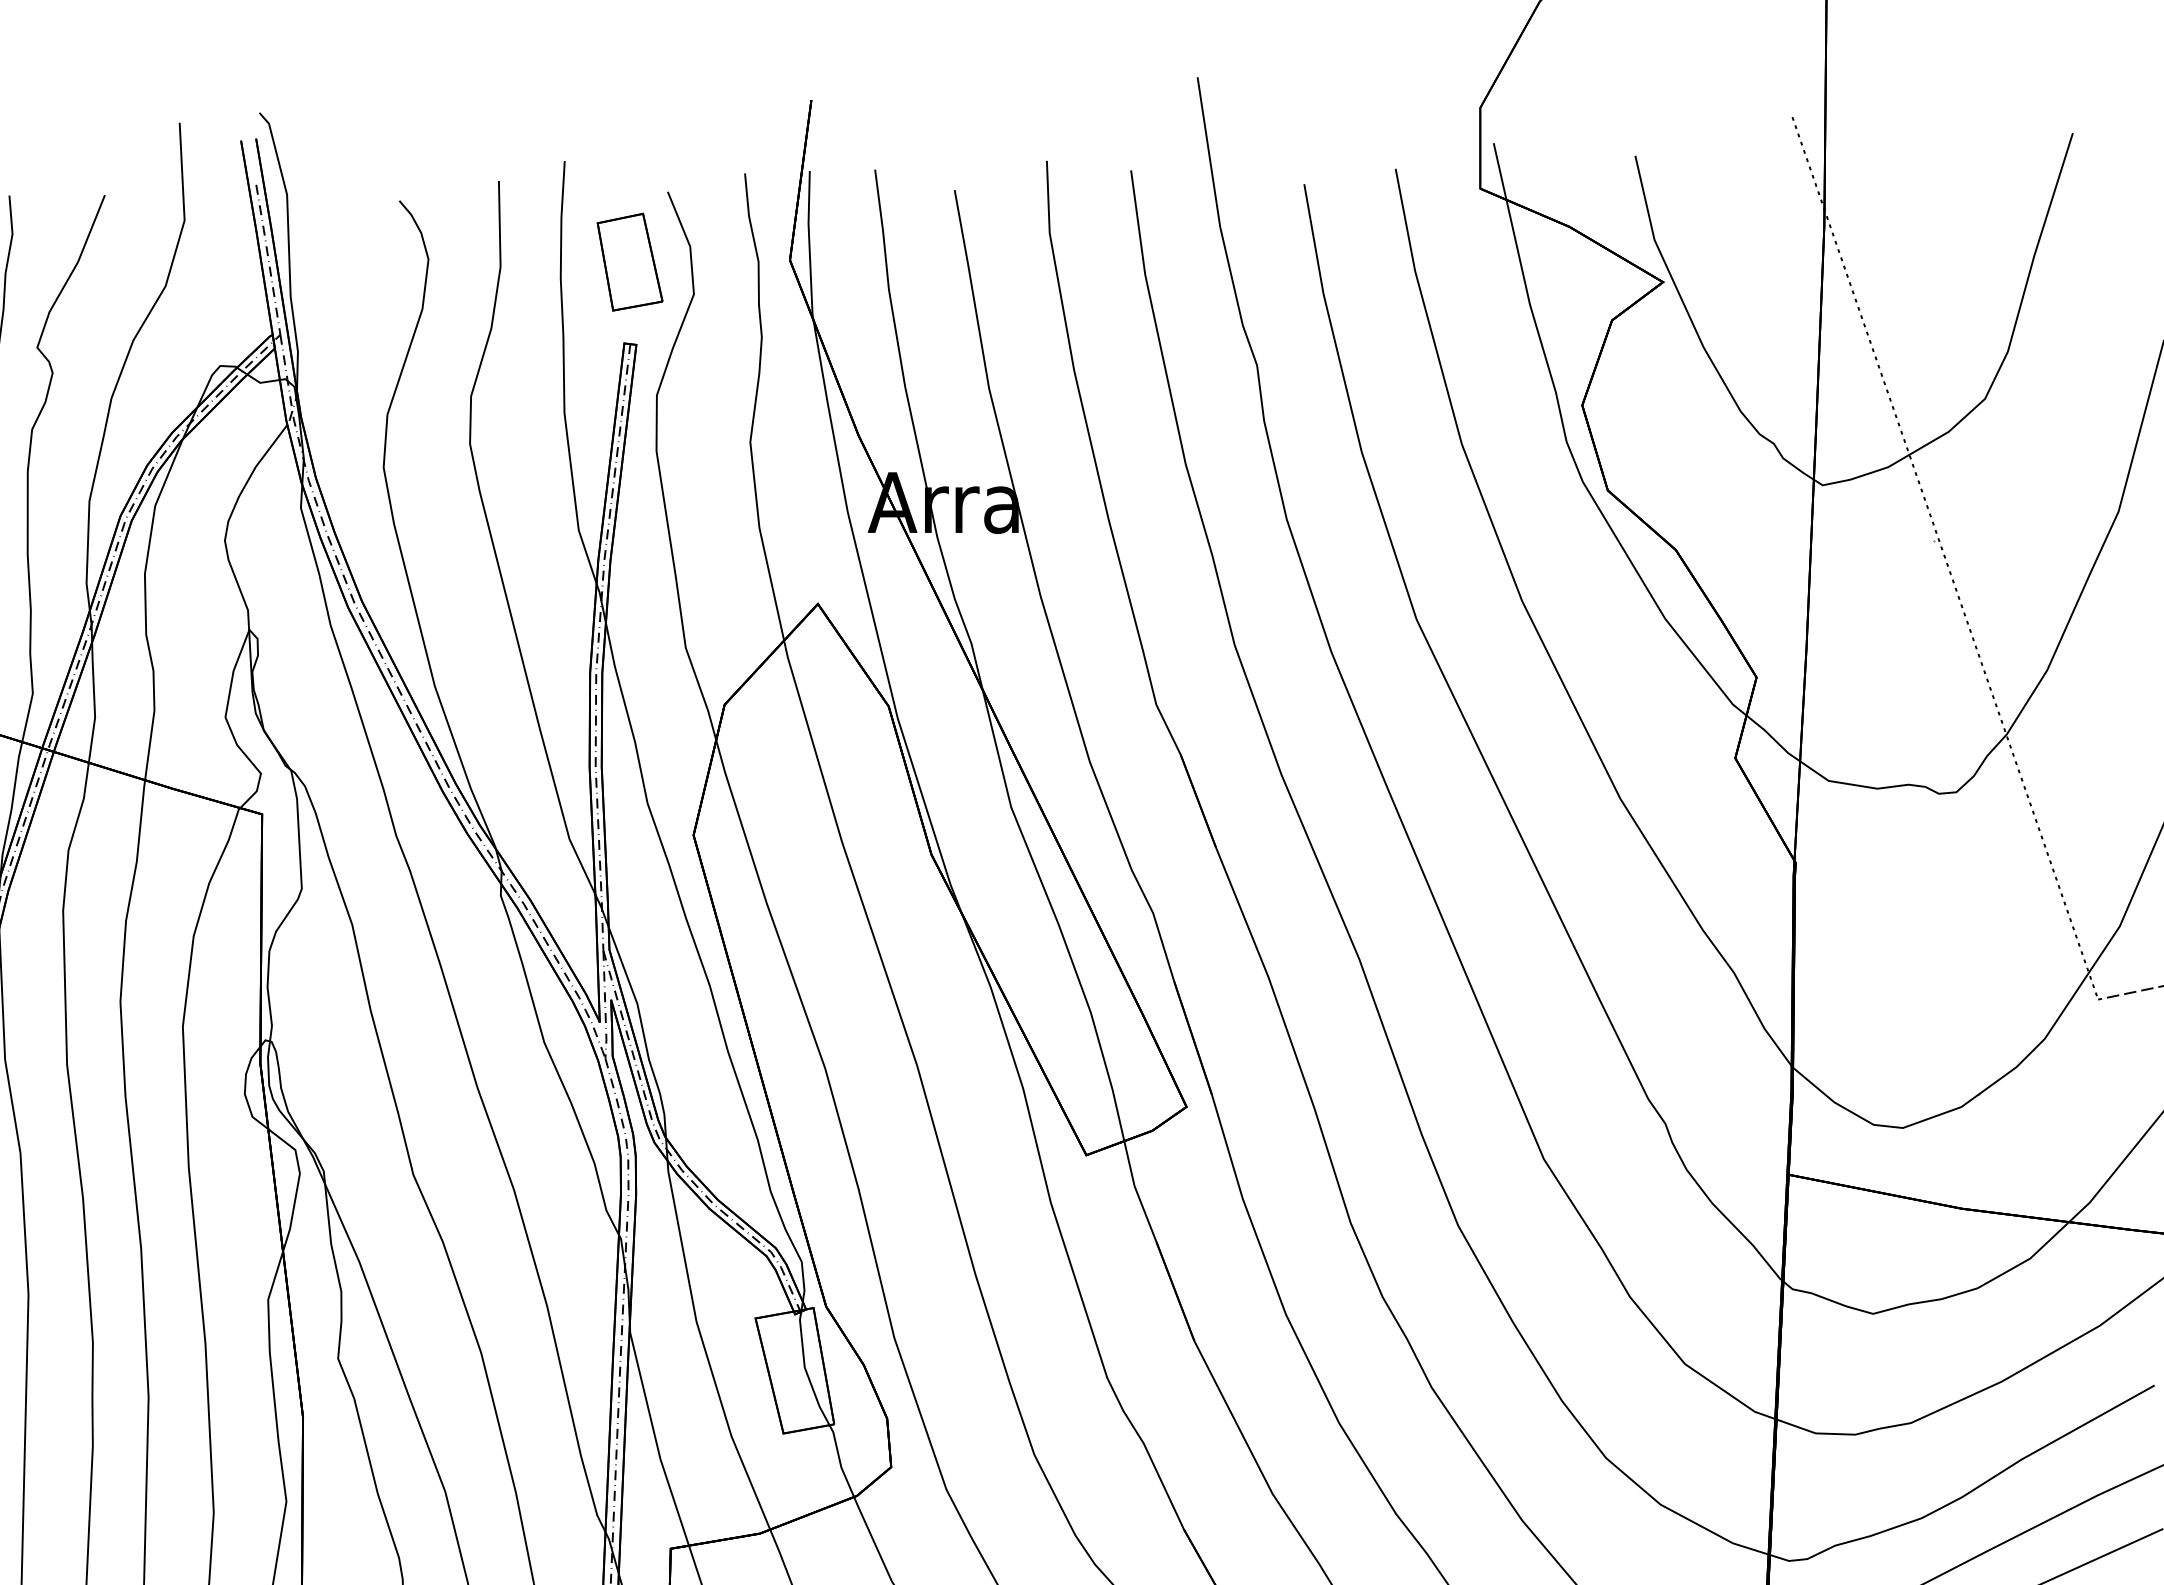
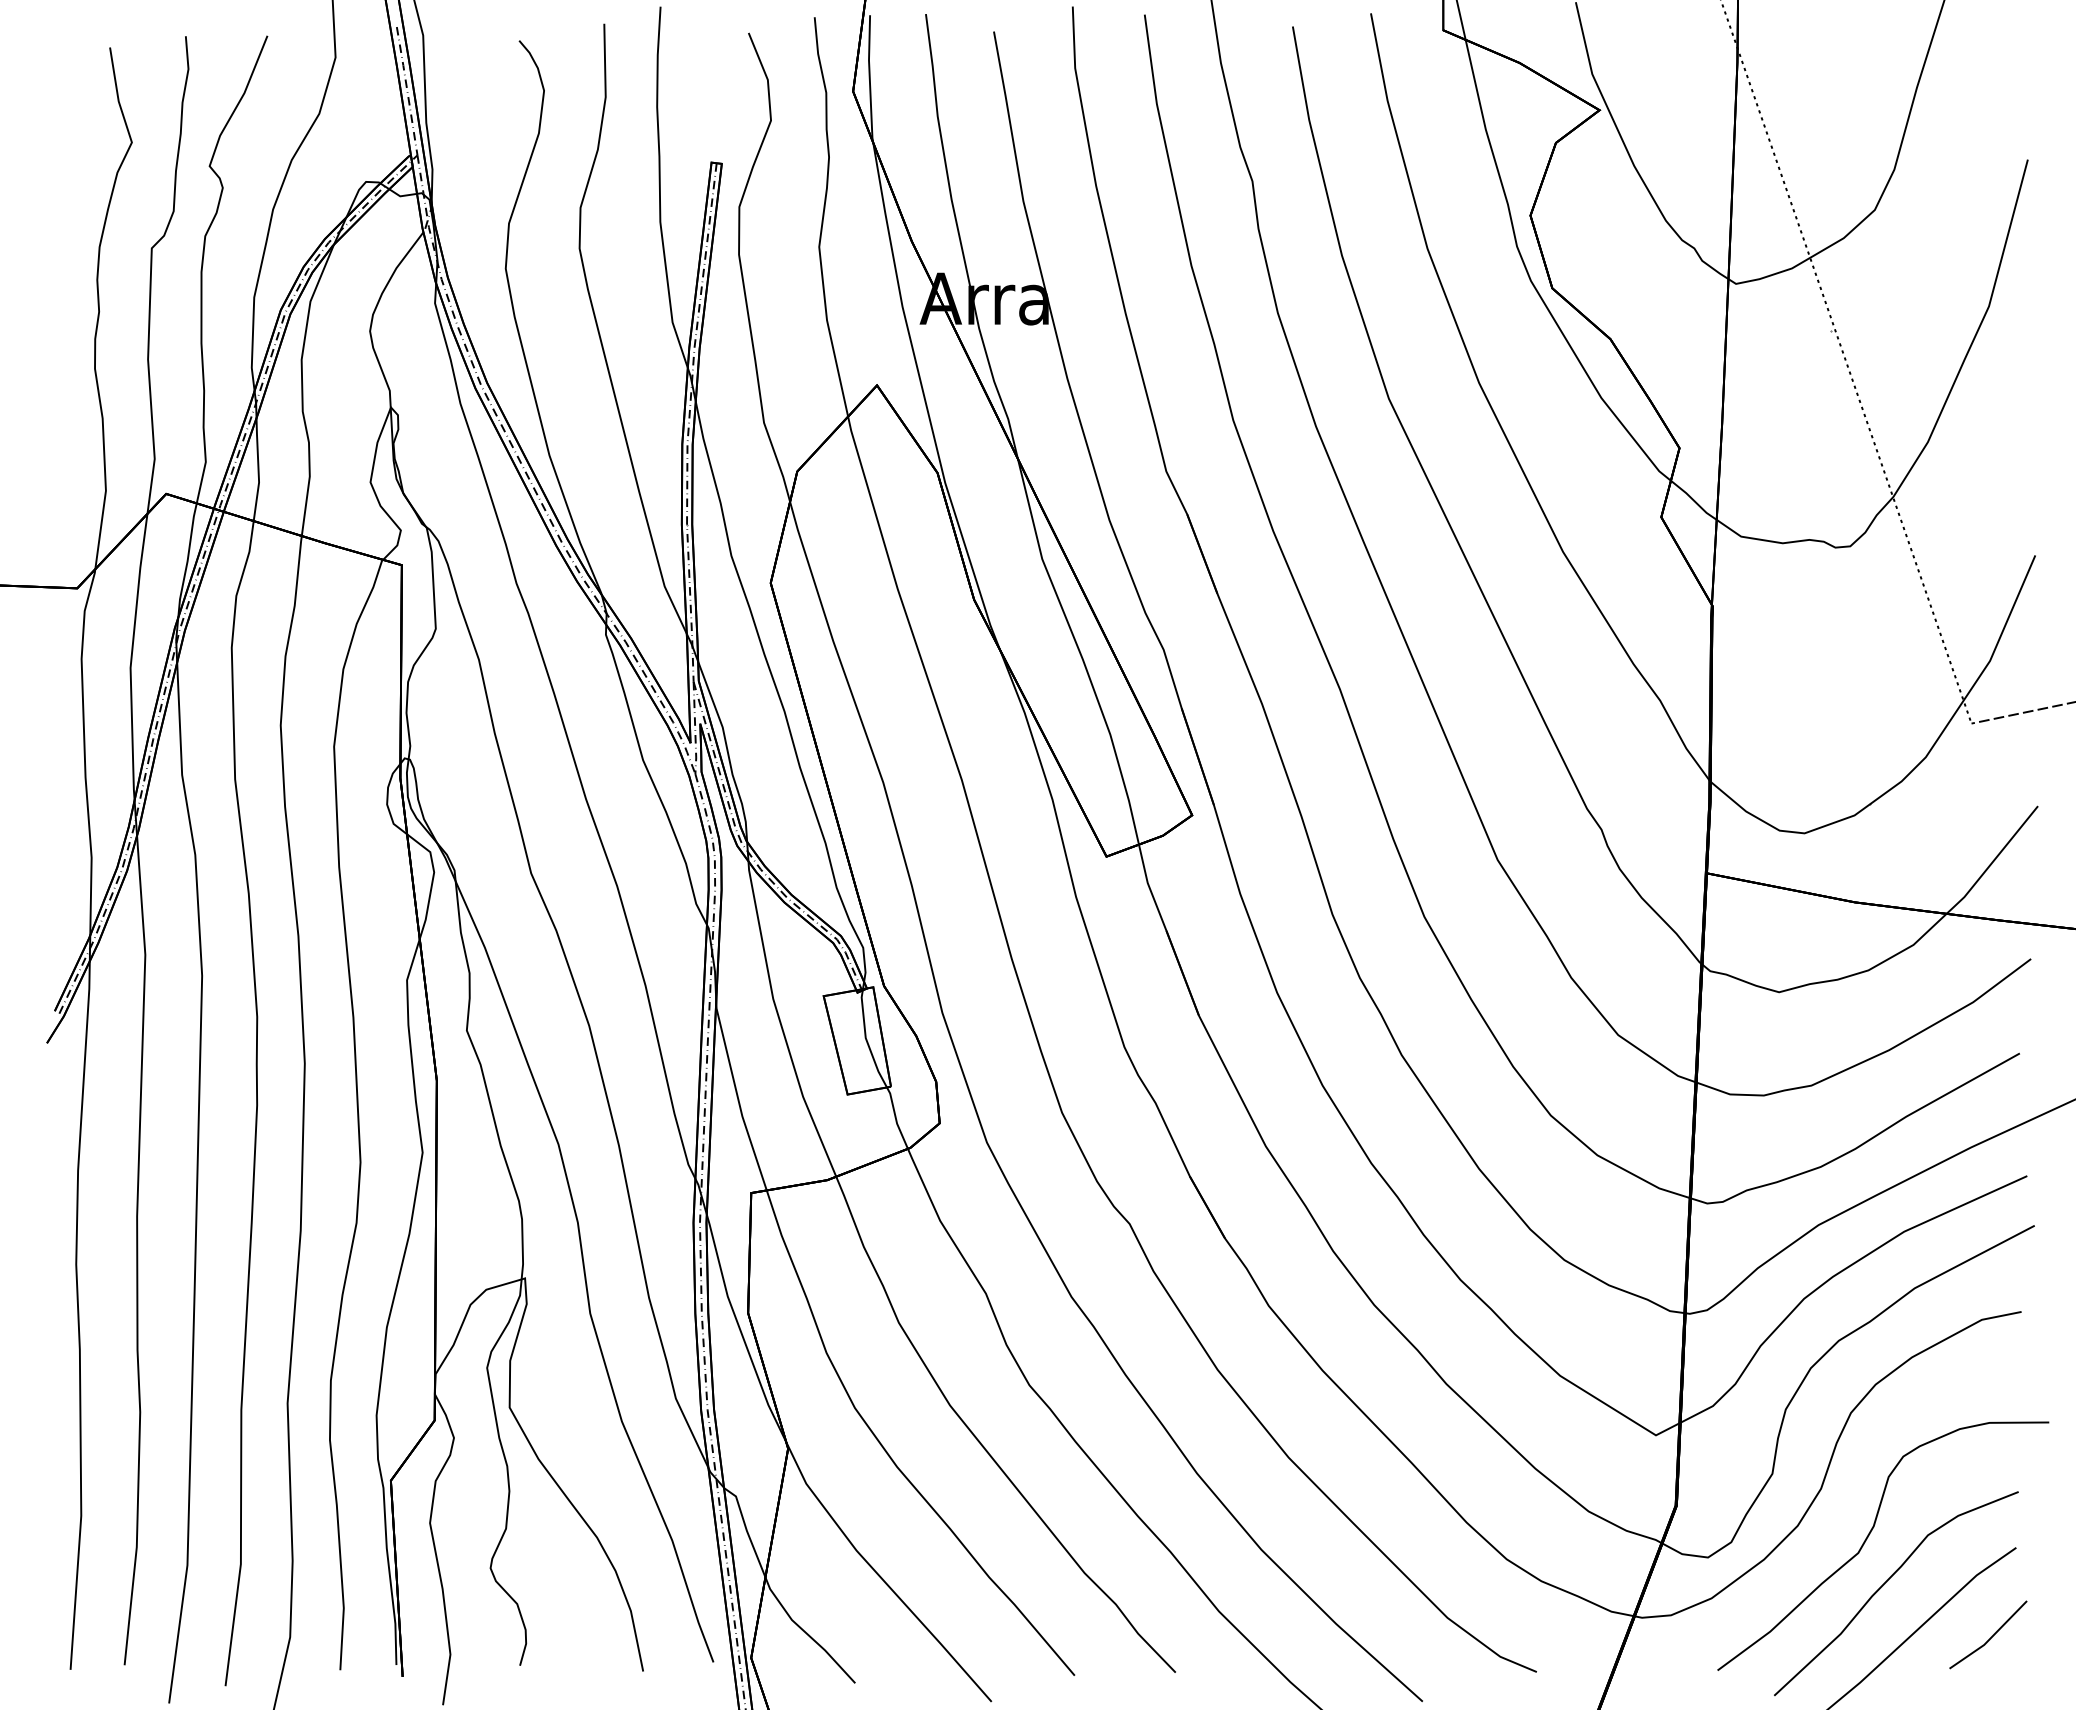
part: (630, 261) -> (716, 92), removed

